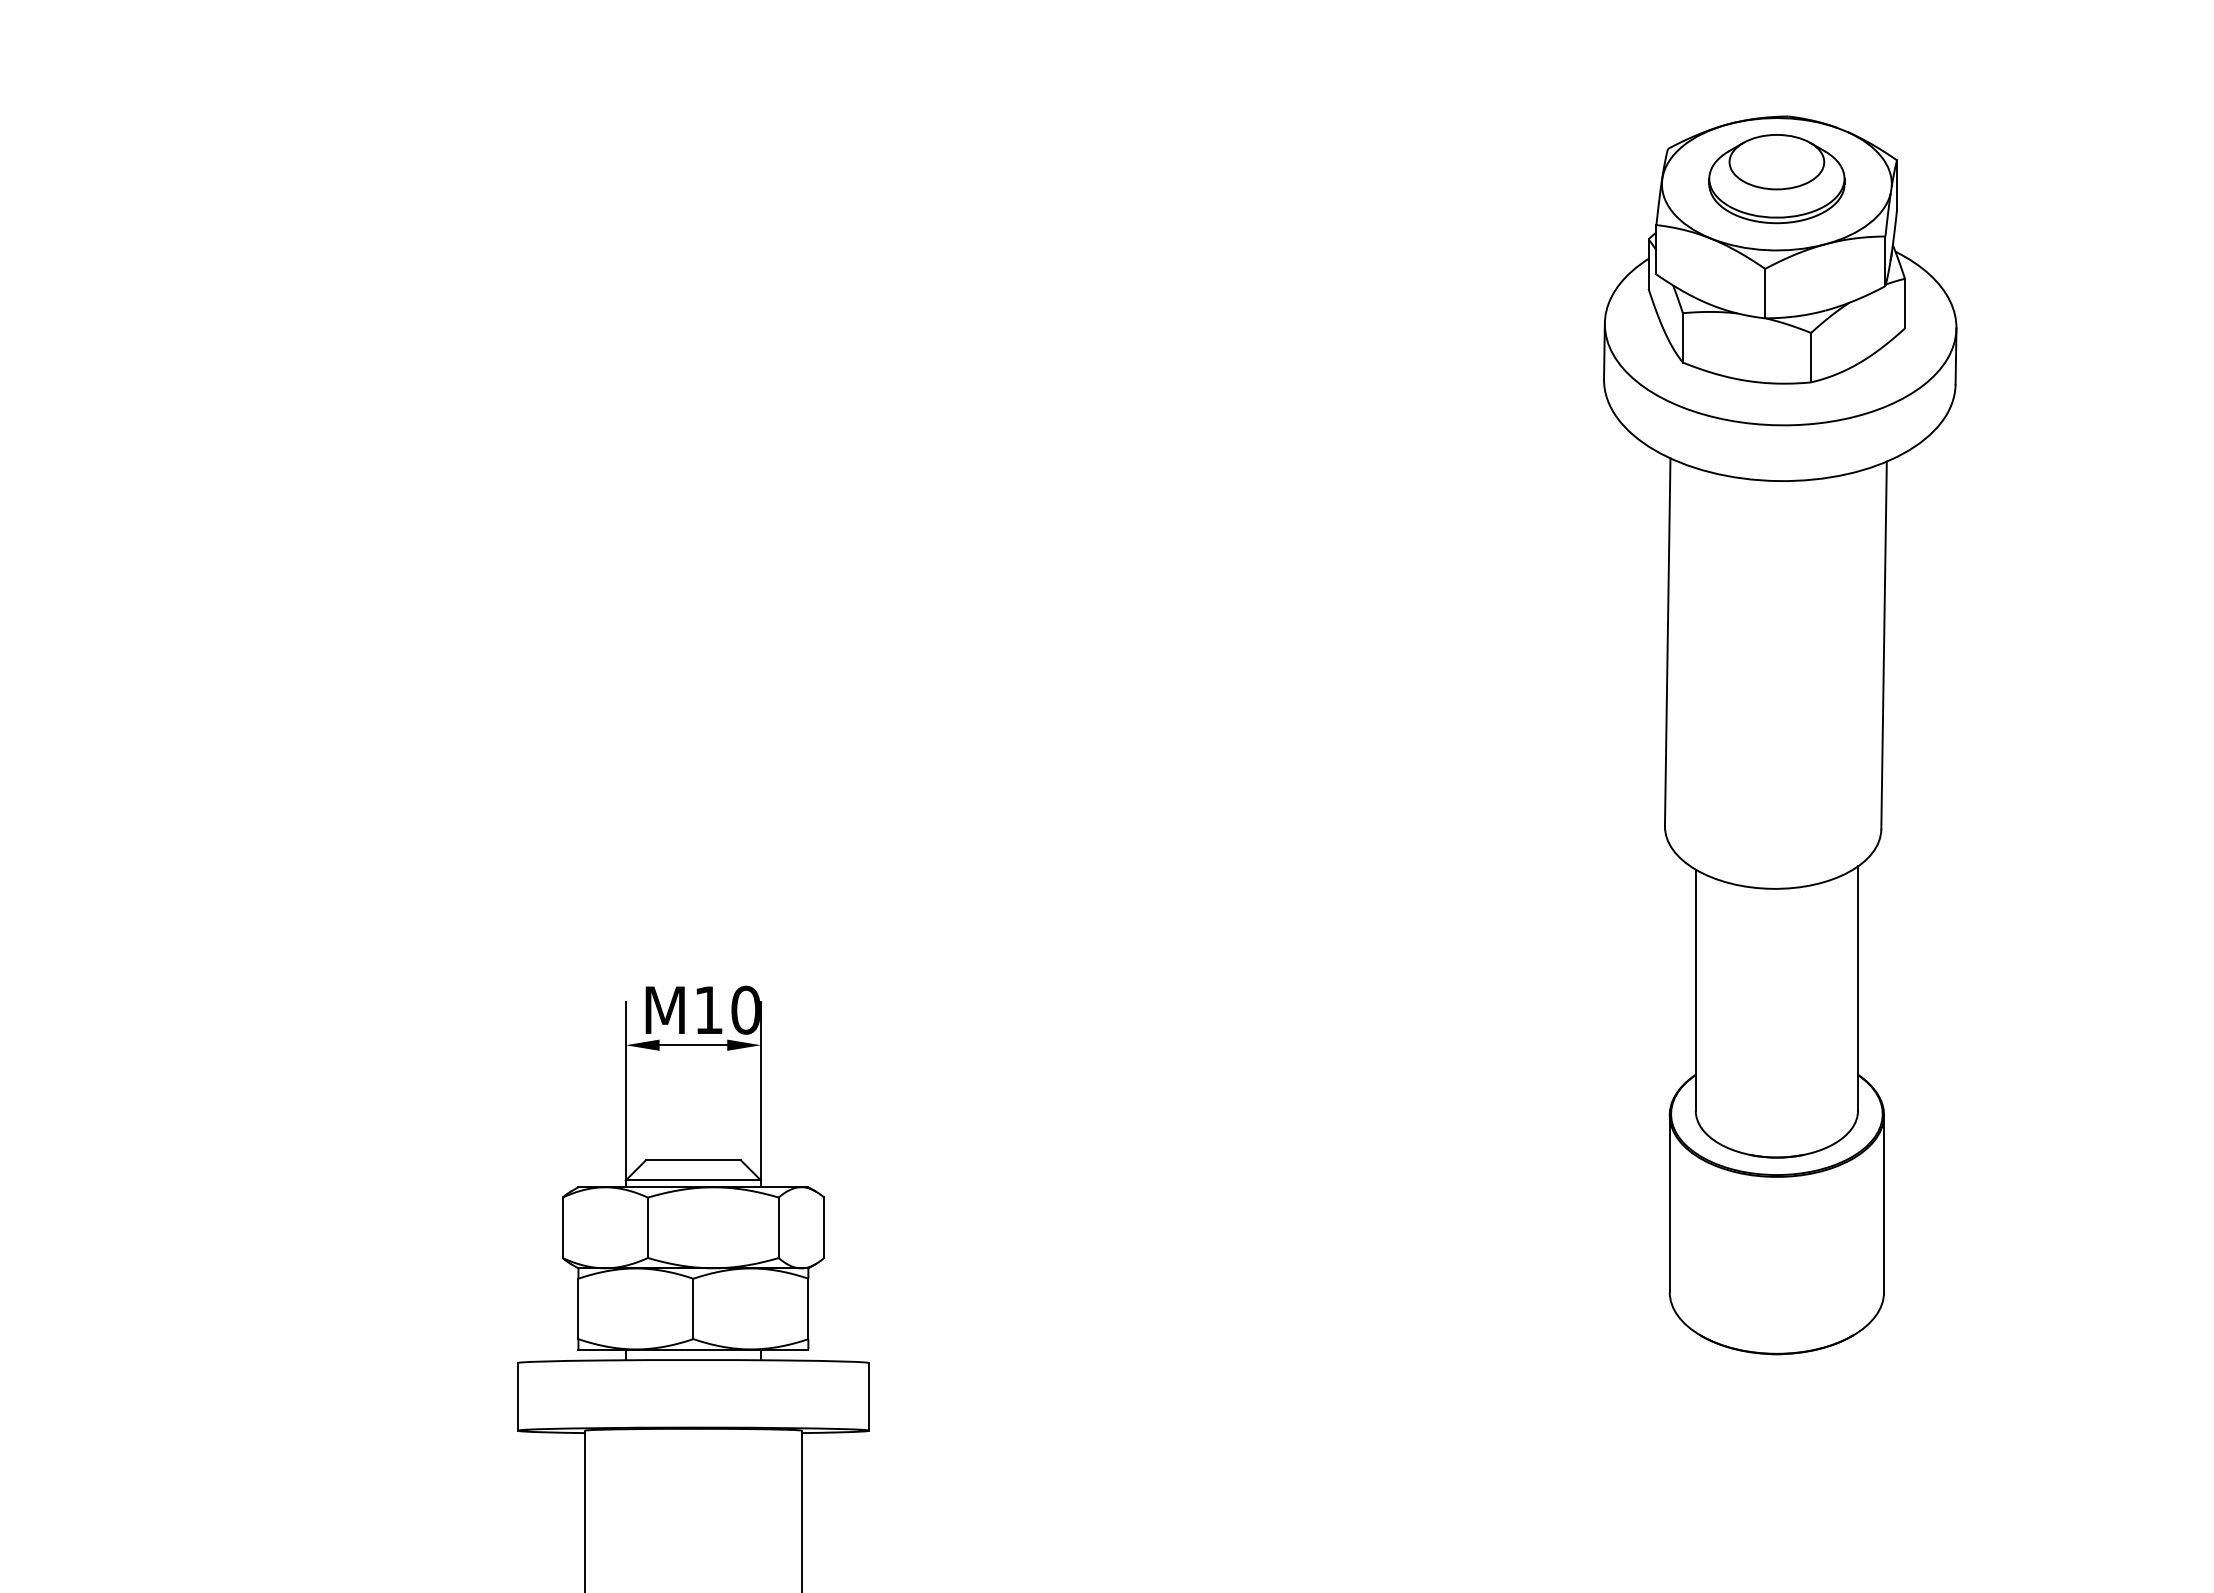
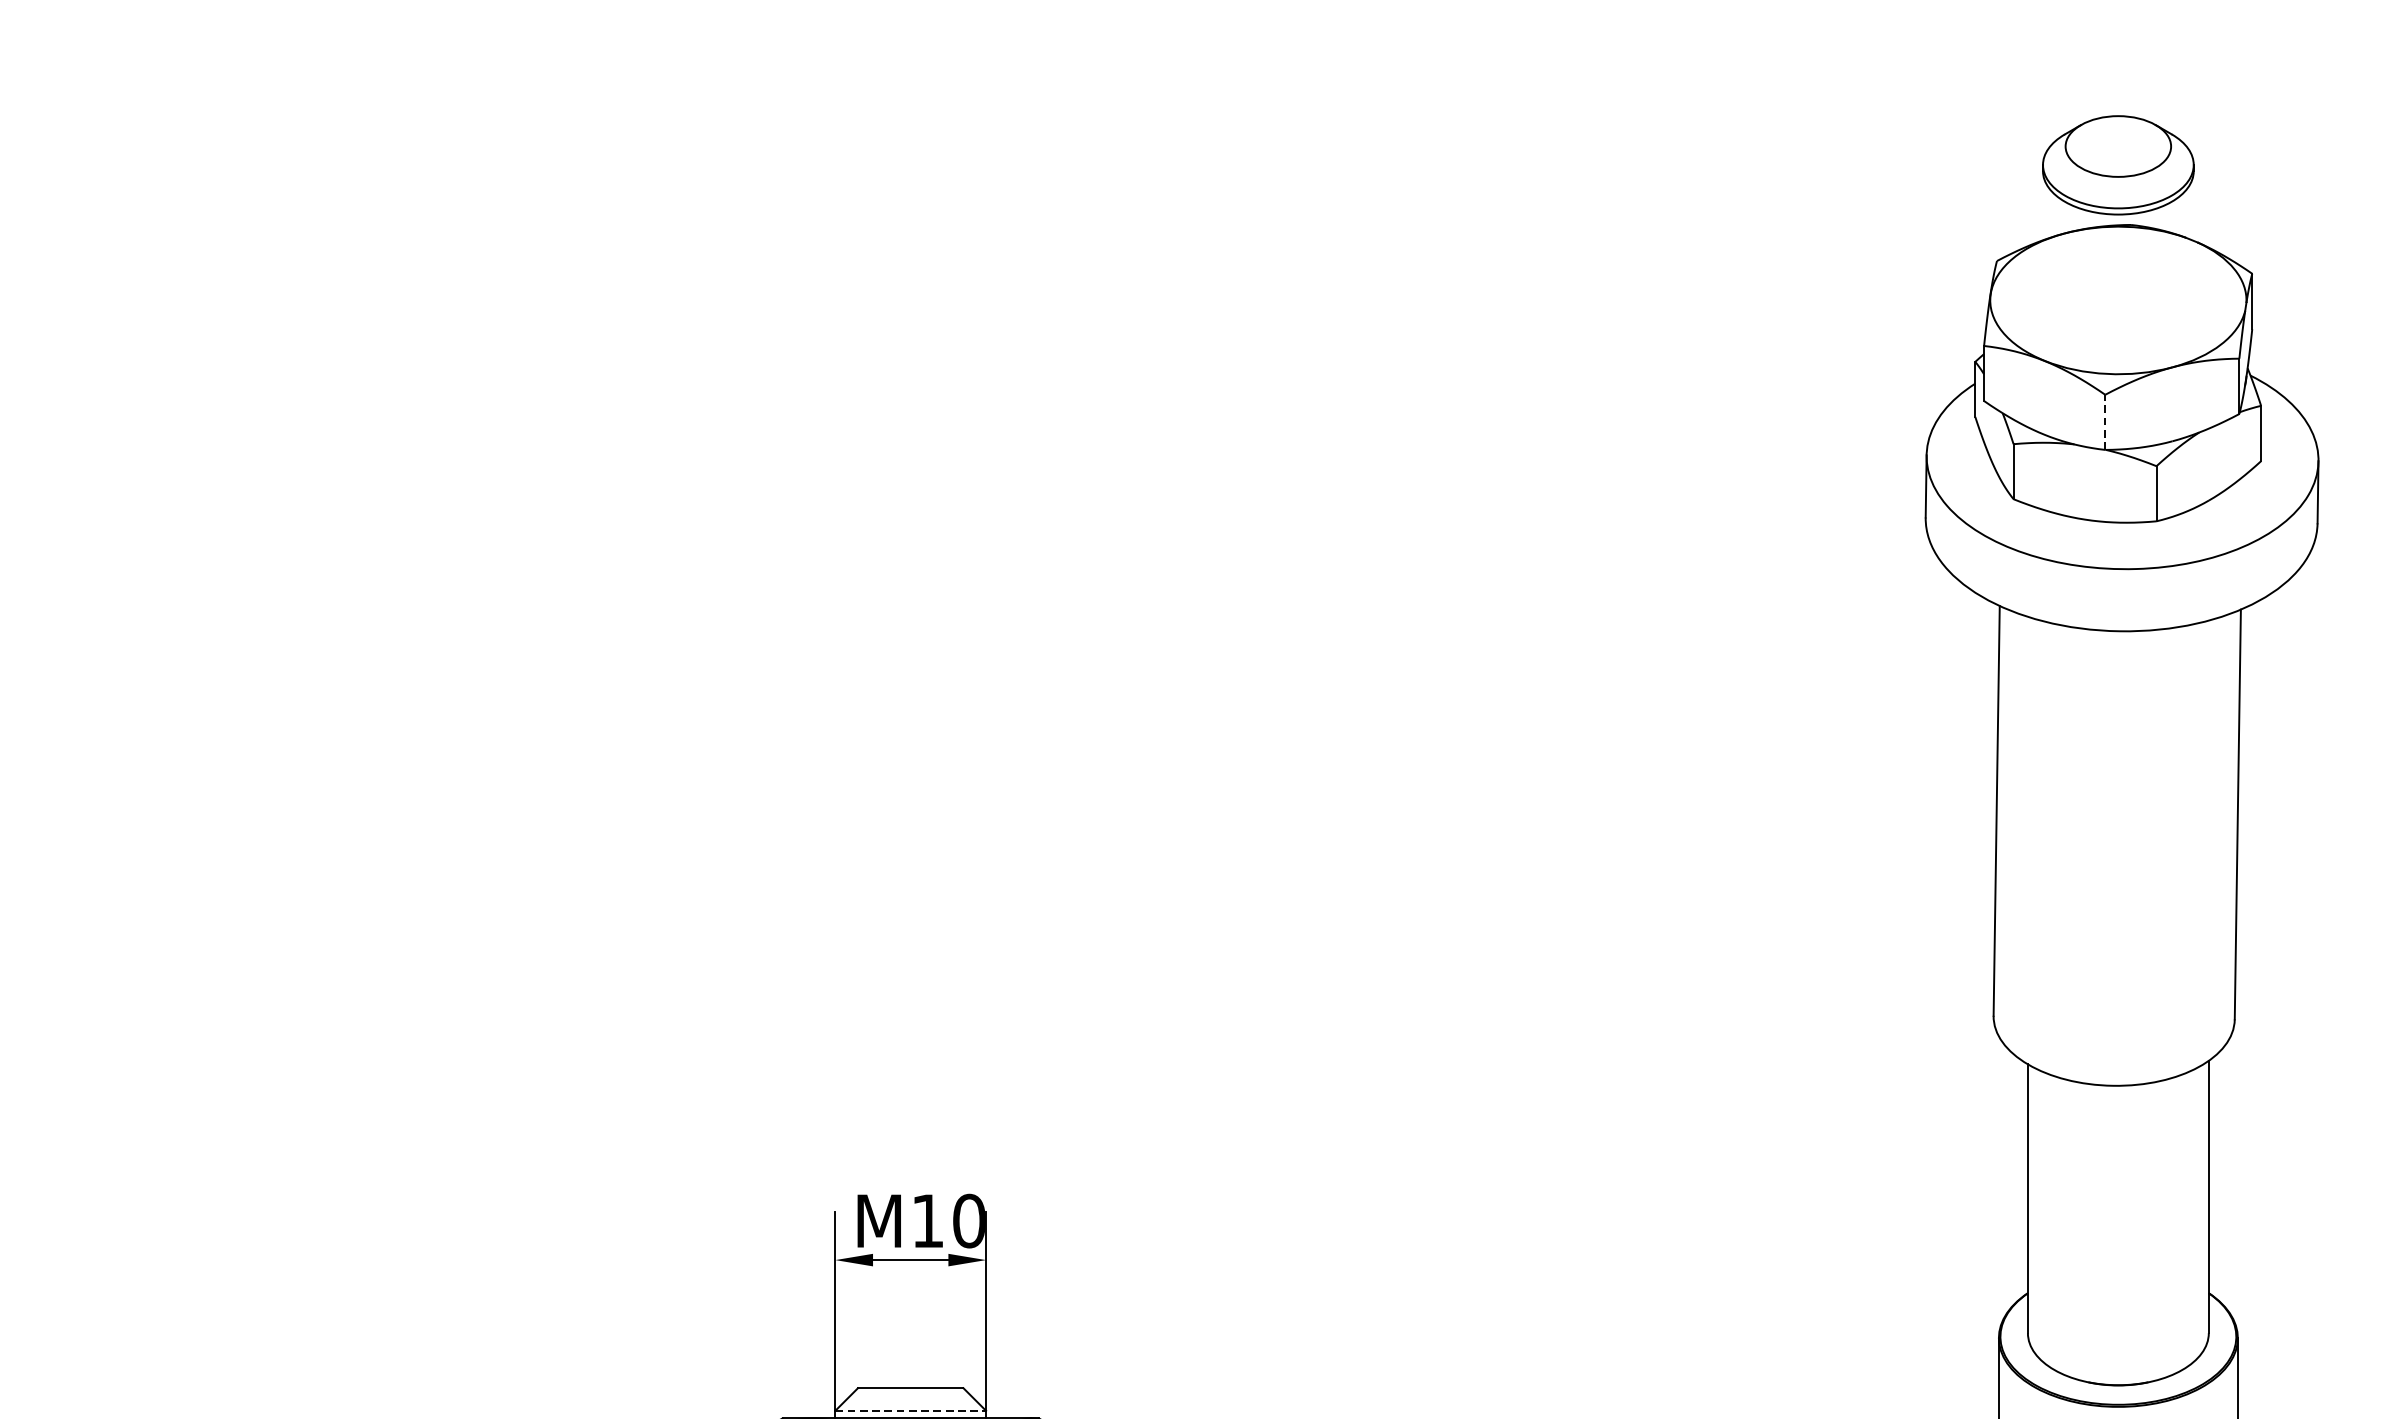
part: (1776, 179) -> (2117, 165), moved
line: (1765, 293) -> (2105, 422), solid -> dashed
line: (693, 1180) -> (910, 1410), solid -> dashed

